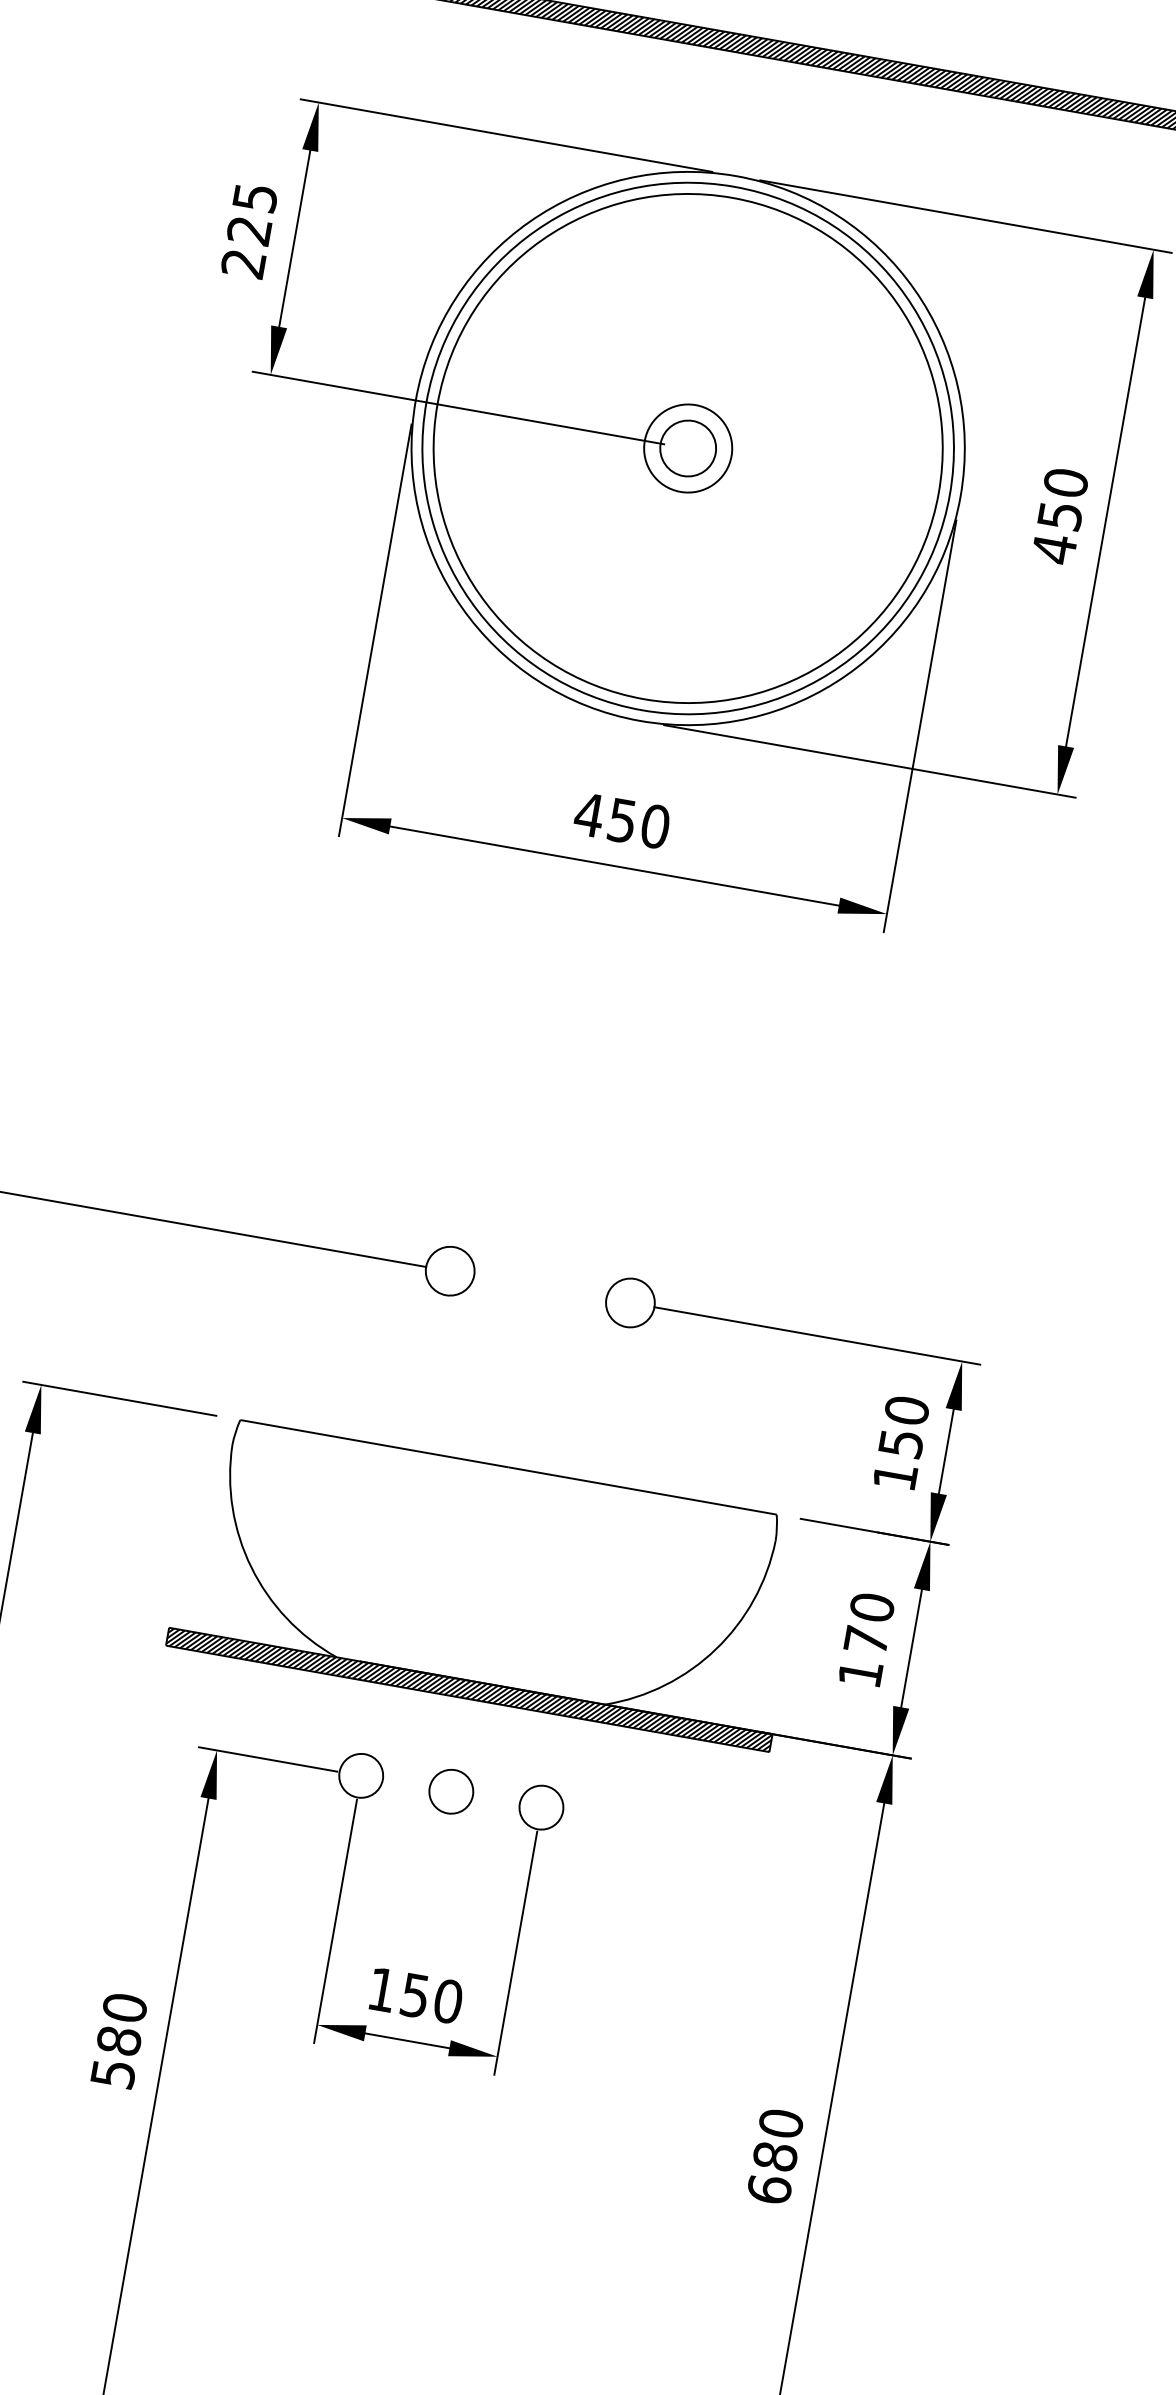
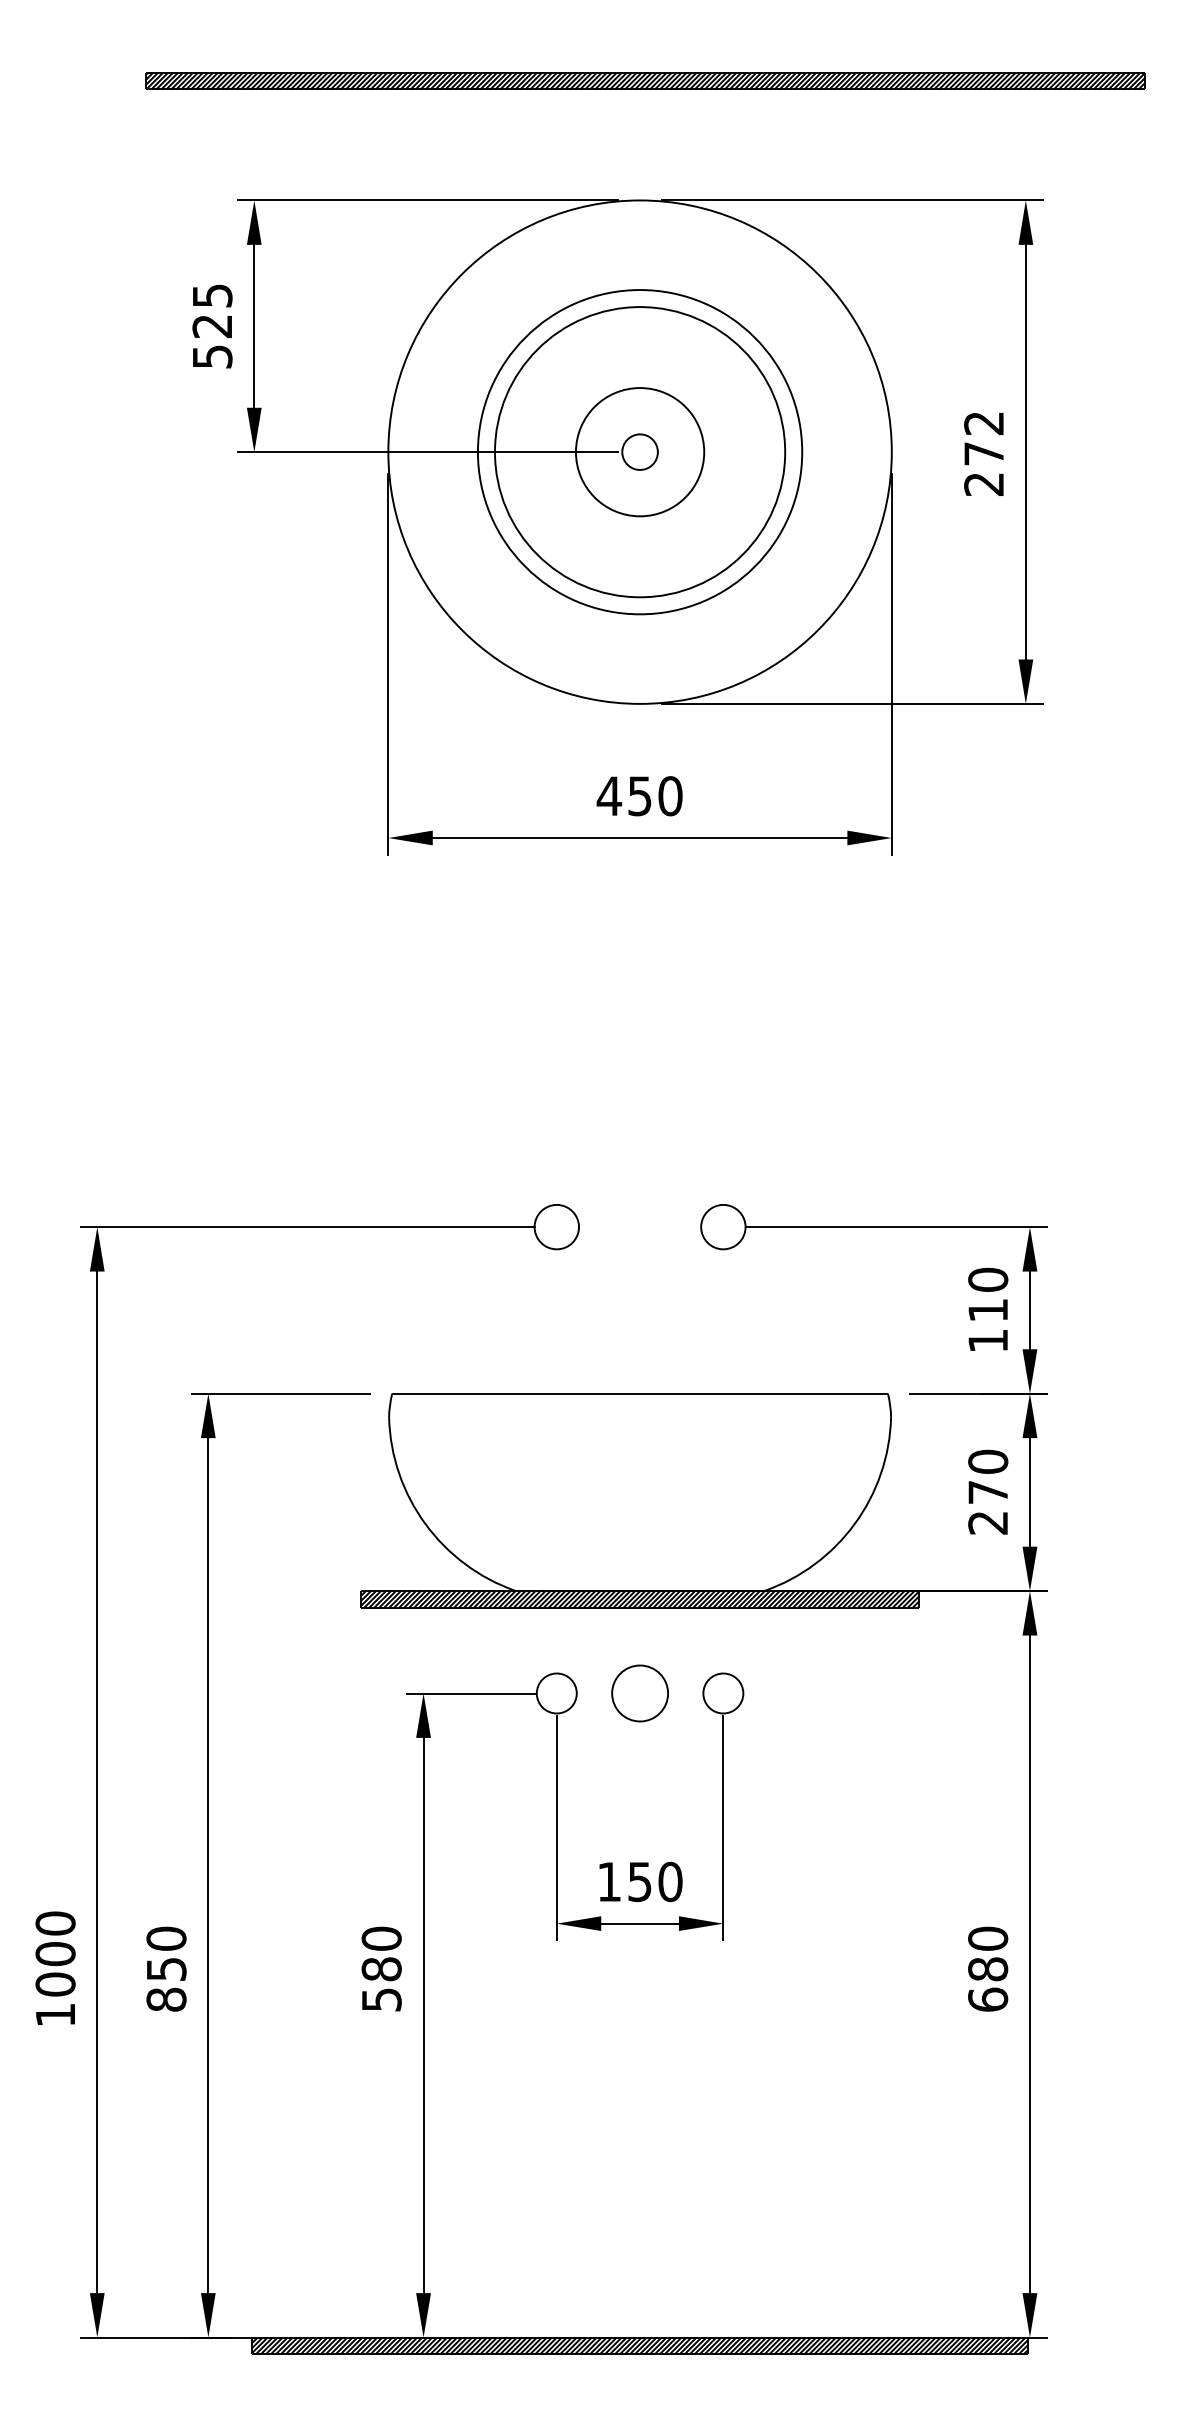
text: (243, 263) -> (212, 356), 225 -> 525
circle: (687, 447) -> (639, 451), size x0.7
circle: (687, 447) -> (639, 451), size x0.7
circle: (687, 448) -> (639, 452), size x0.6
circle: (688, 448) -> (640, 452), size x1.6
text: (1060, 516) -> (984, 454), 450 -> 272
text: (901, 1443) -> (988, 1310), 150 -> 110
text: (859, 1674) -> (987, 1523), 170 -> 270
circle: (450, 1791) -> (639, 1693), size x1.4

